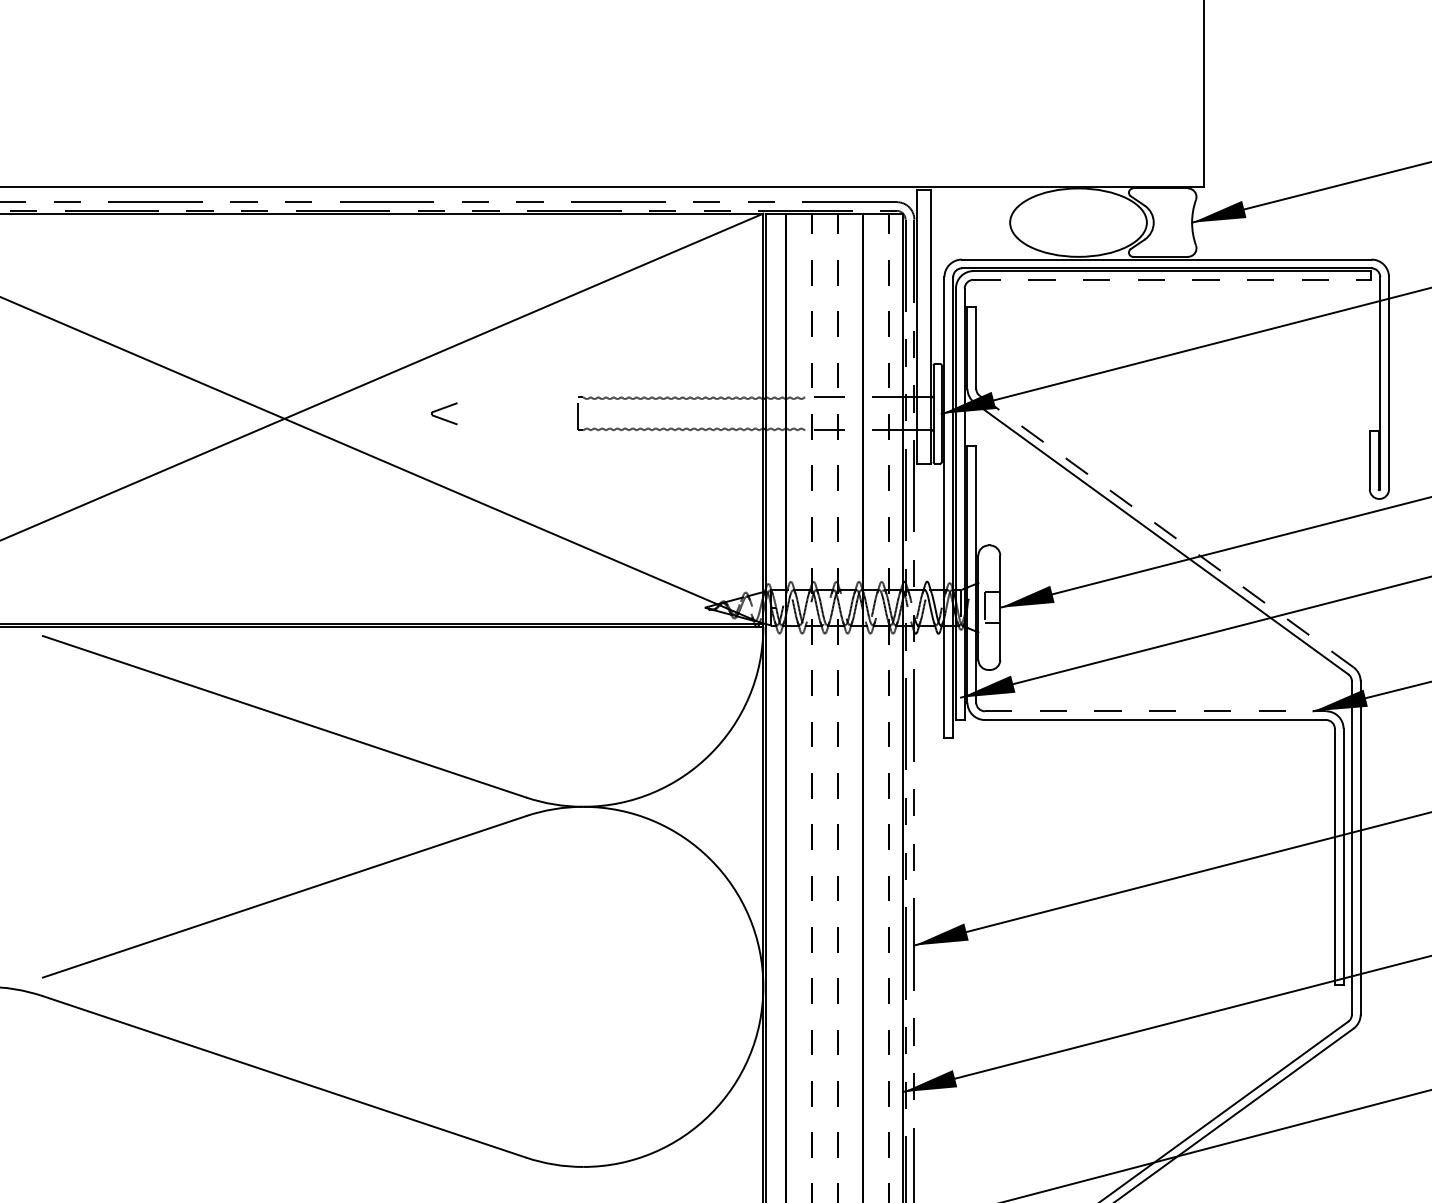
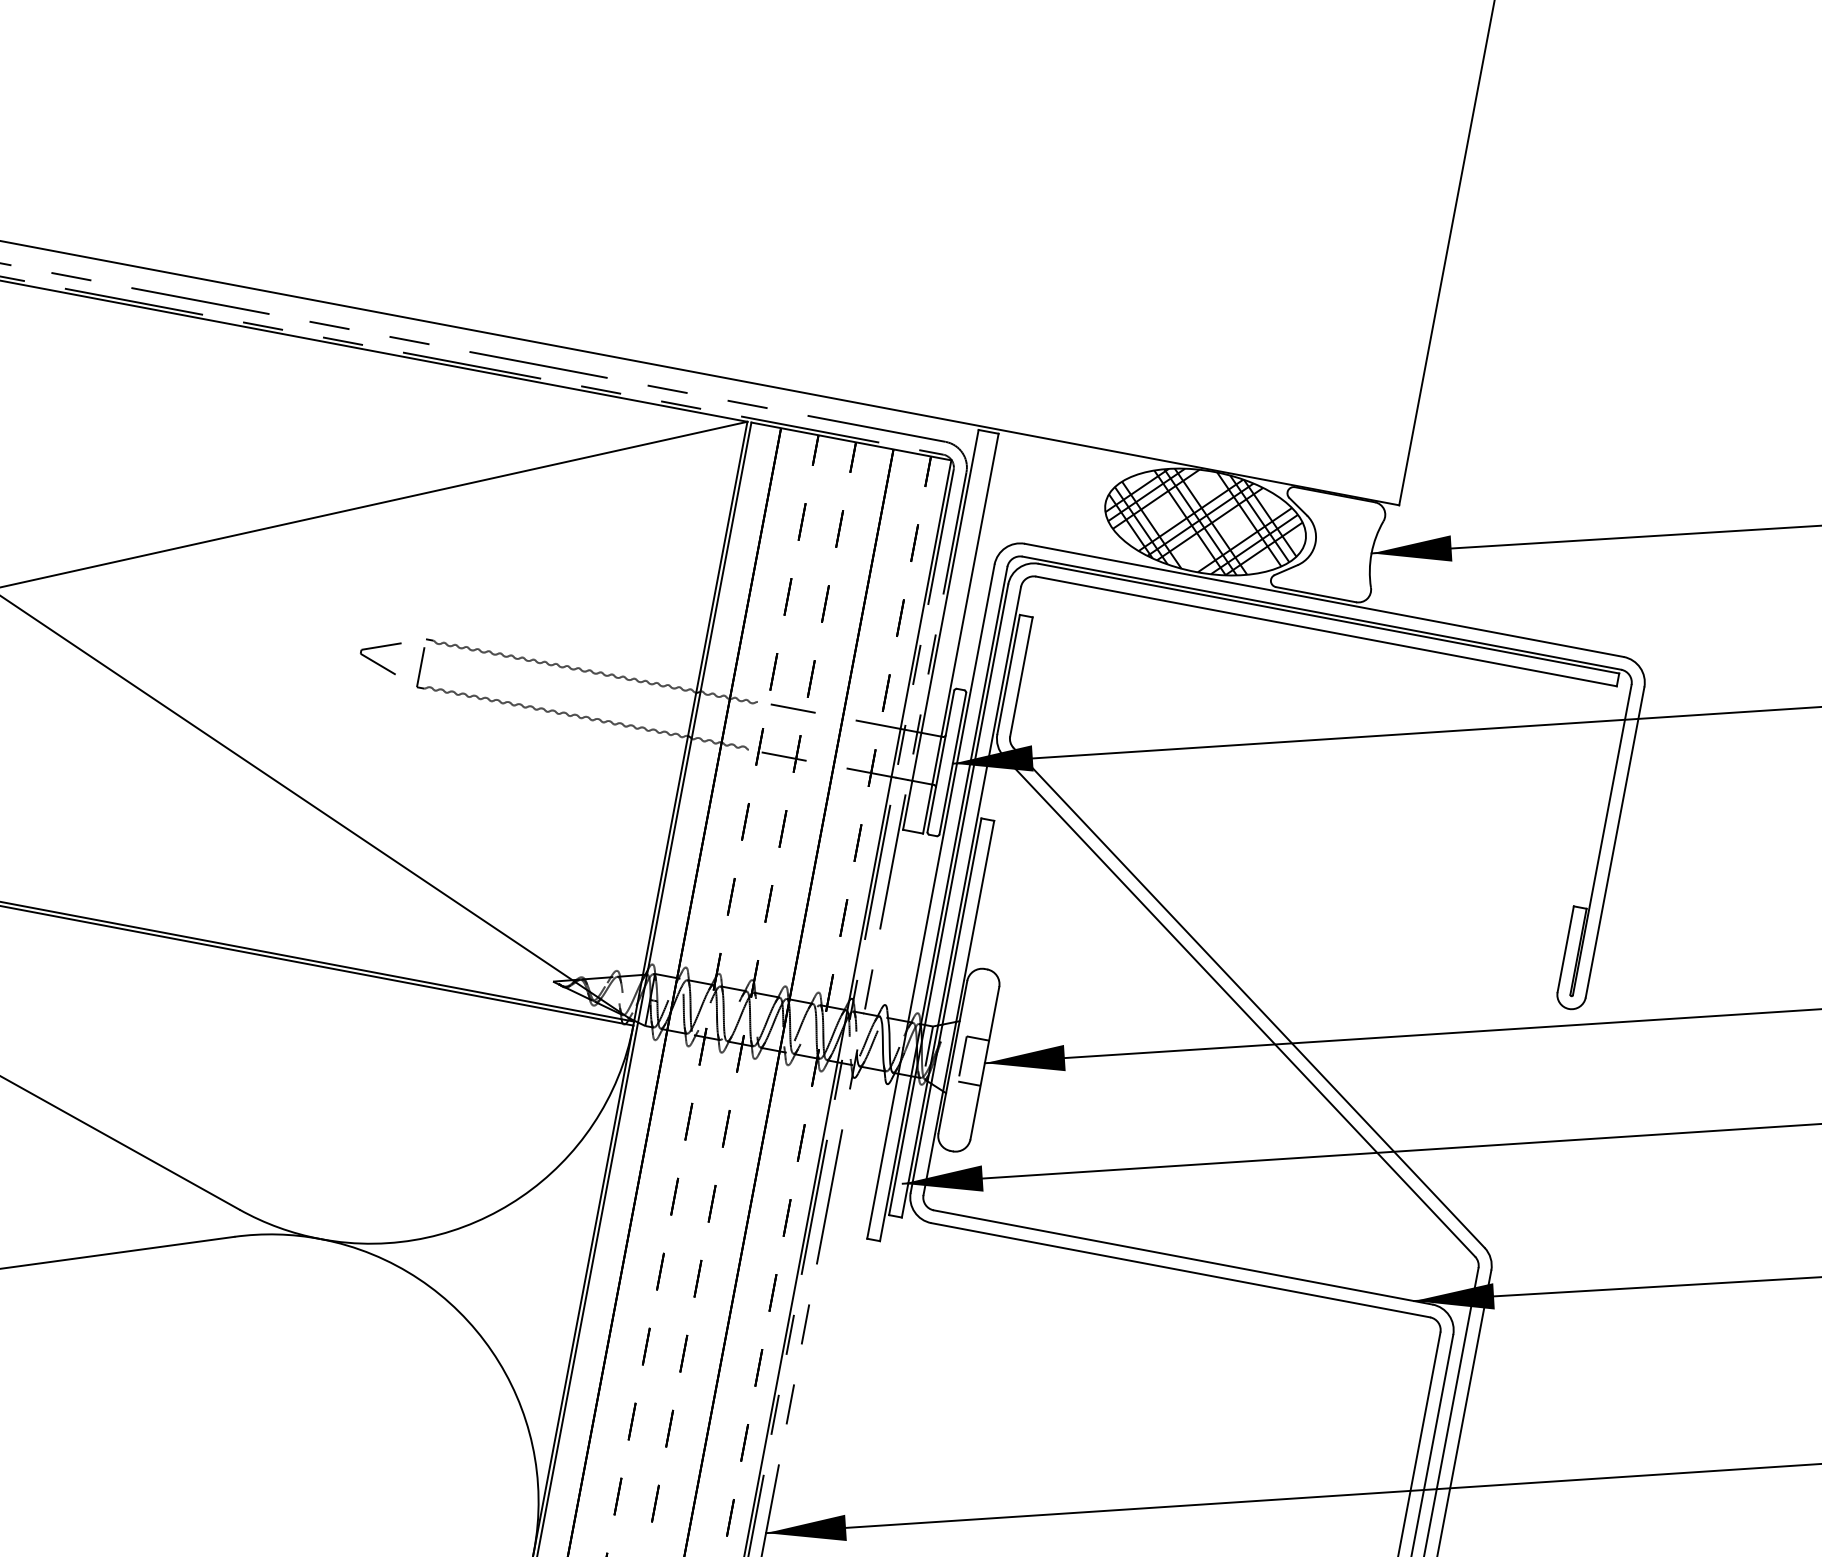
hatch: (1076, 222) -> (1202, 521), added
line: (1172, 279) -> (1327, 631), dashed -> solid
part: (444, 413) -> (379, 654), moved
line: (1166, 531) -> (1248, 997), dashed -> solid
line: (1155, 711) -> (1183, 1257), dashed -> solid

